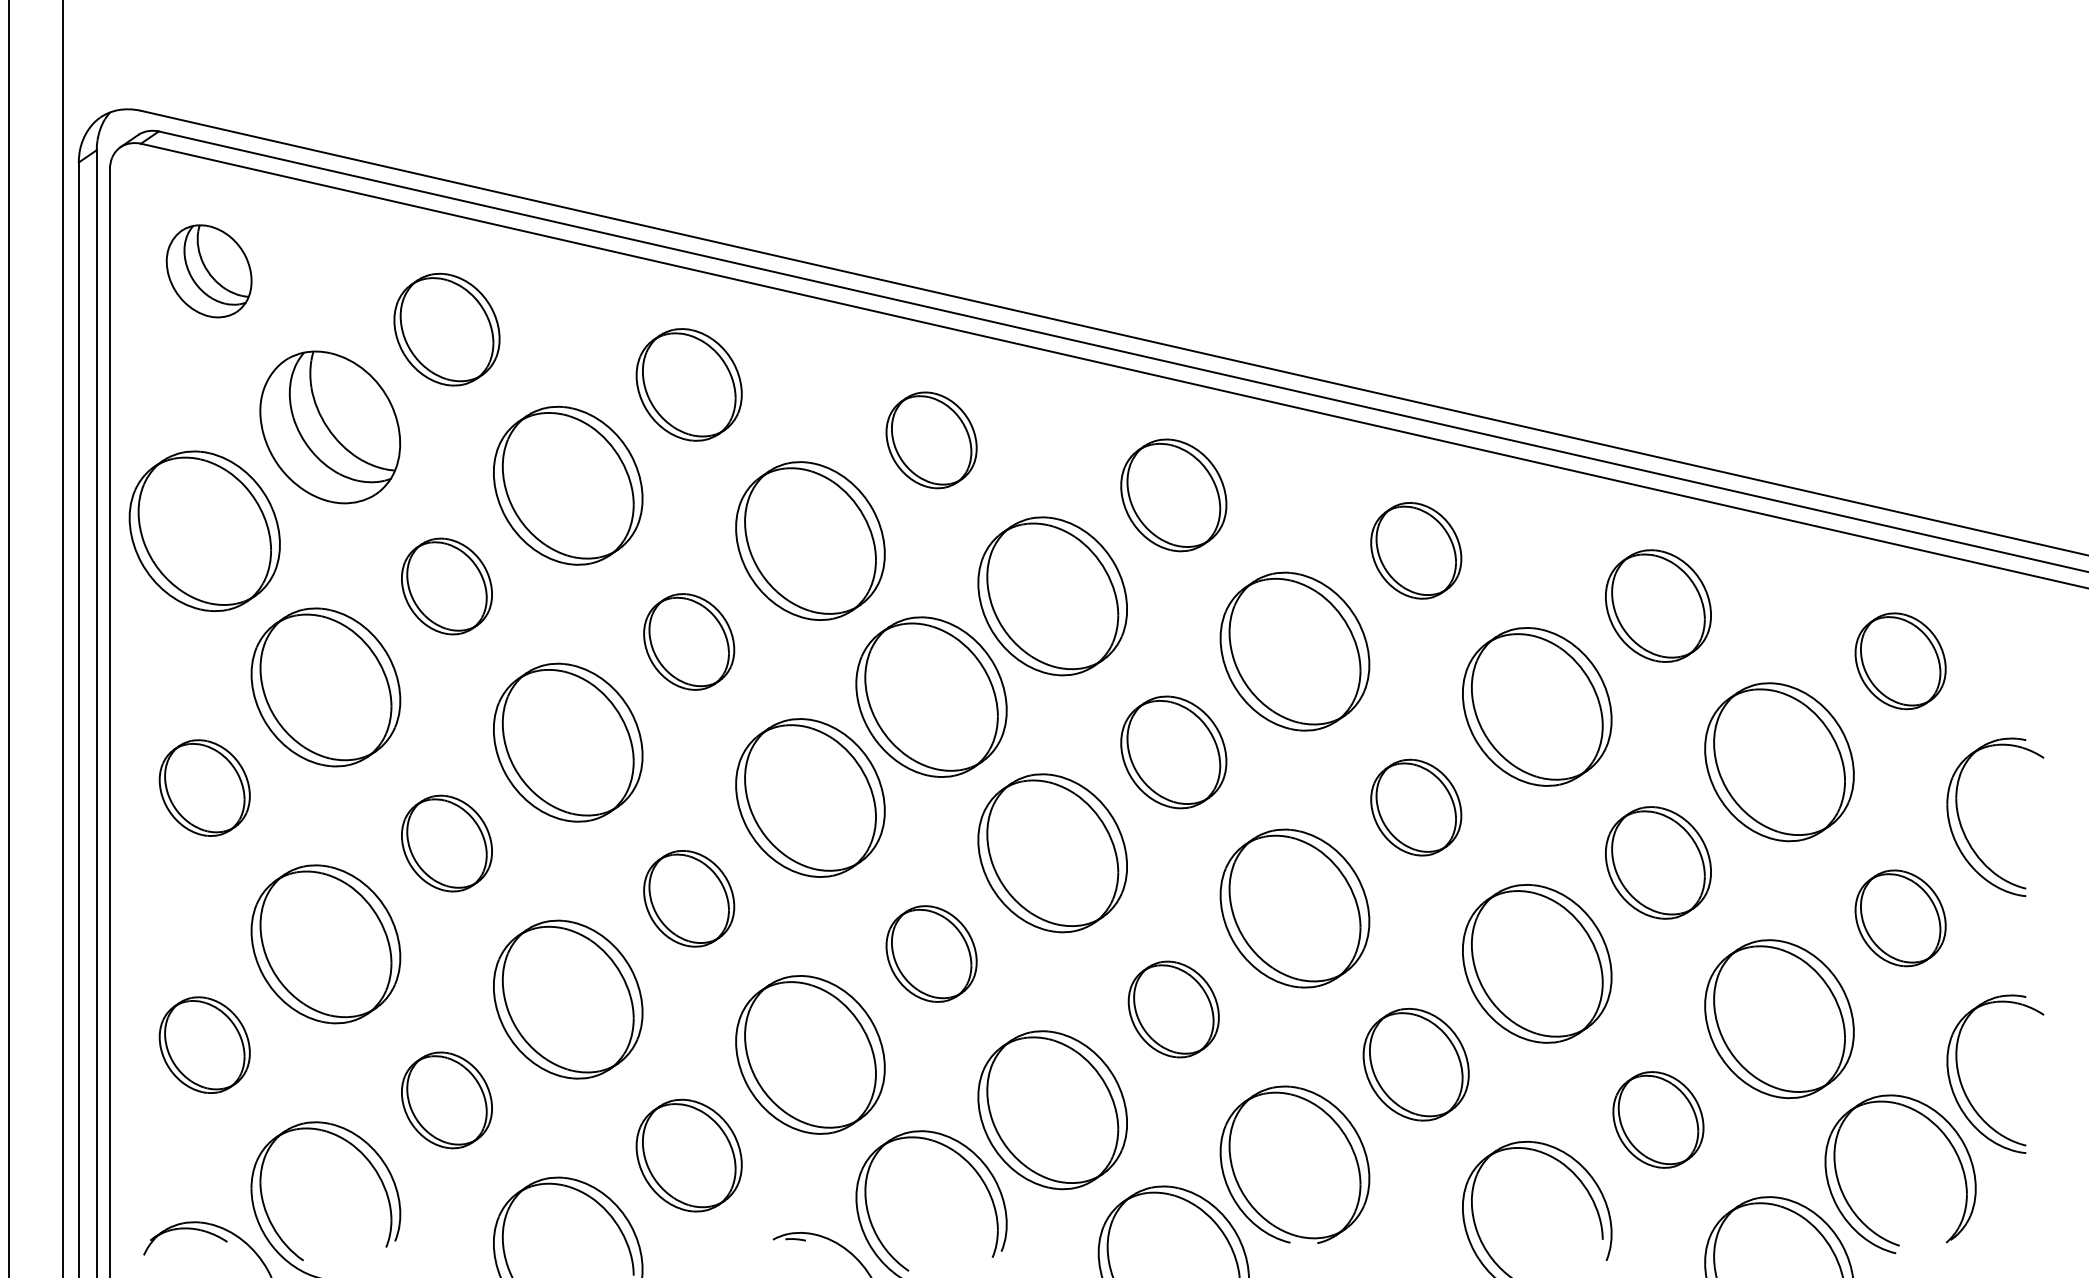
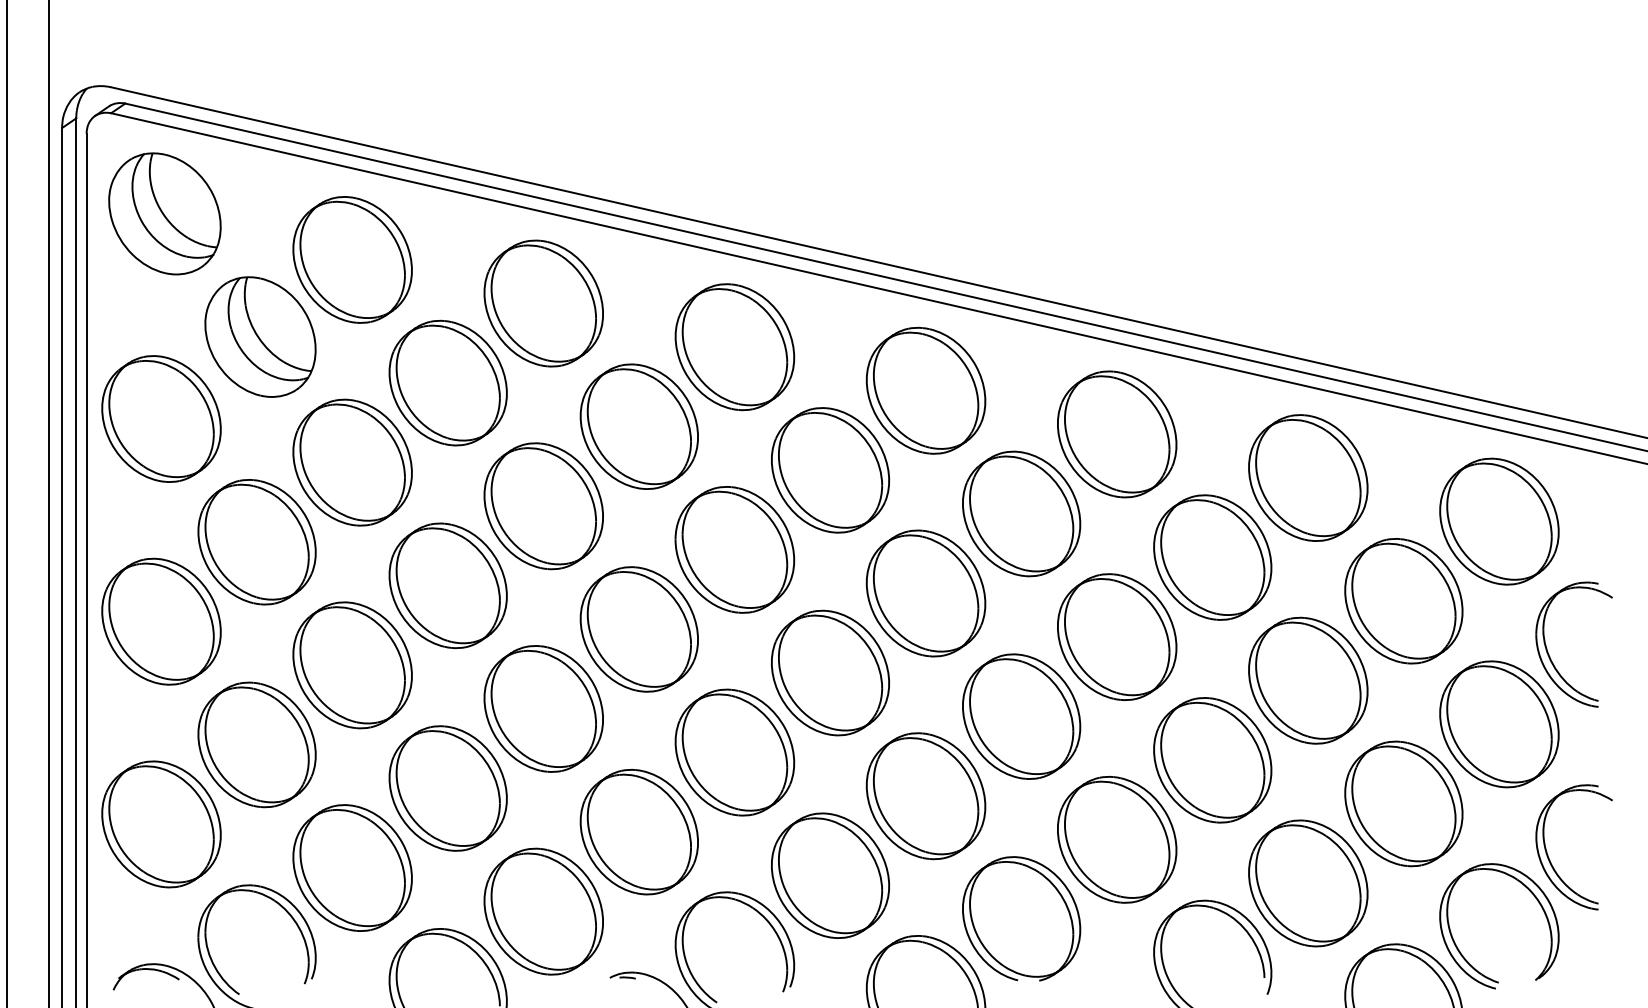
part: (208, 270) -> (164, 213), size x1.67
part: (446, 329) -> (352, 259), size x1.43
part: (688, 384) -> (543, 303), size x1.43
part: (931, 440) -> (734, 347), size x1.67
part: (1173, 495) -> (925, 390), size x1.43
part: (1416, 550) -> (1117, 434), size x1.67
part: (446, 586) -> (352, 462), size x1.67
part: (1658, 605) -> (1308, 477), size x1.43
part: (688, 642) -> (543, 506), size x1.67
part: (1900, 661) -> (1499, 521), size x1.67
part: (1173, 752) -> (925, 593), size x1.43
part: (204, 787) -> (161, 621), size x1.67
part: (1416, 806) -> (1117, 636), size x1.67
part: (446, 843) -> (352, 665), size x1.67
part: (1658, 862) -> (1308, 680), size x1.43
part: (688, 898) -> (543, 708), size x1.67
part: (1900, 918) -> (1499, 724), size x1.67
part: (931, 953) -> (734, 752), size x1.67
part: (1173, 1009) -> (925, 796), size x1.67
part: (204, 1045) -> (161, 824), size x1.67
part: (1416, 1064) -> (1117, 839), size x1.43
part: (446, 1099) -> (352, 867), size x1.67
part: (1658, 1120) -> (1308, 883), size x1.67
part: (688, 1155) -> (543, 911), size x1.43

